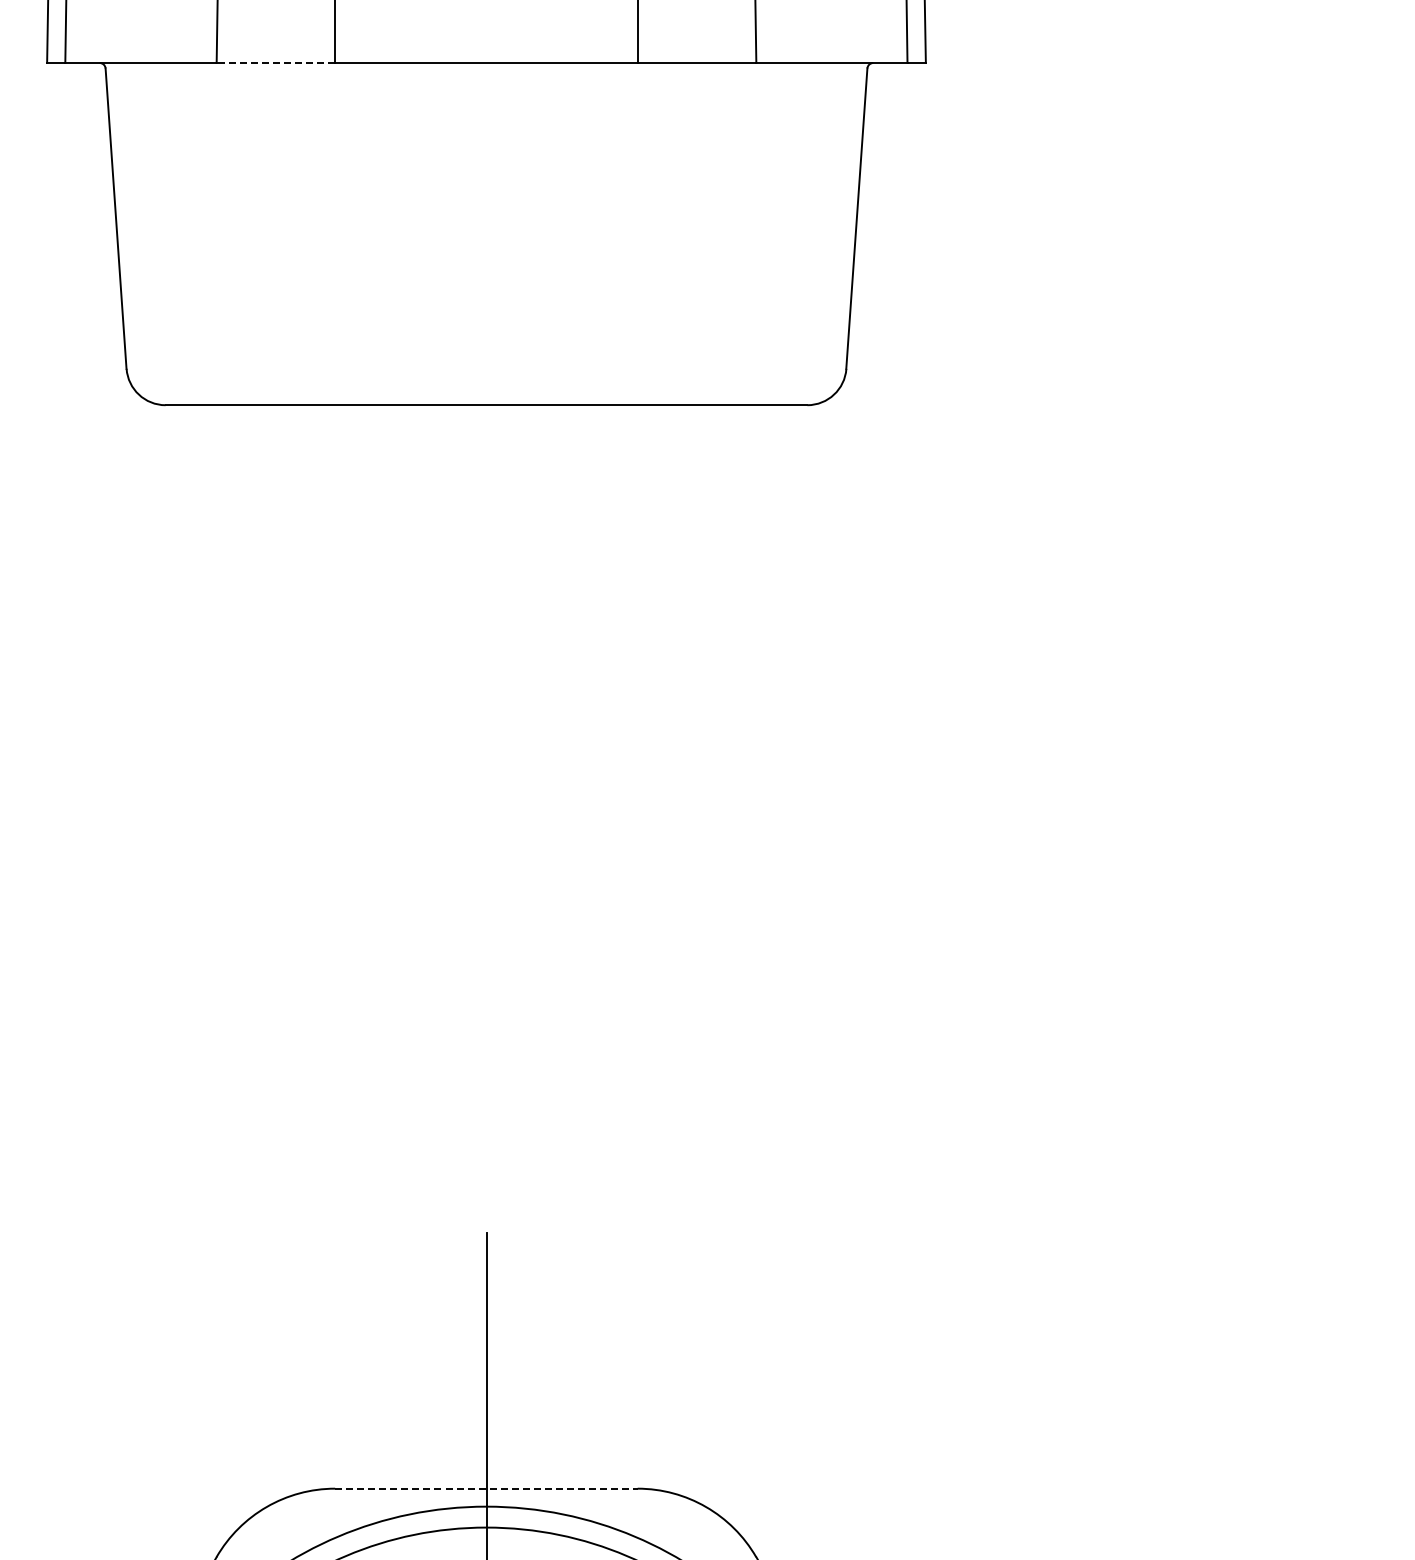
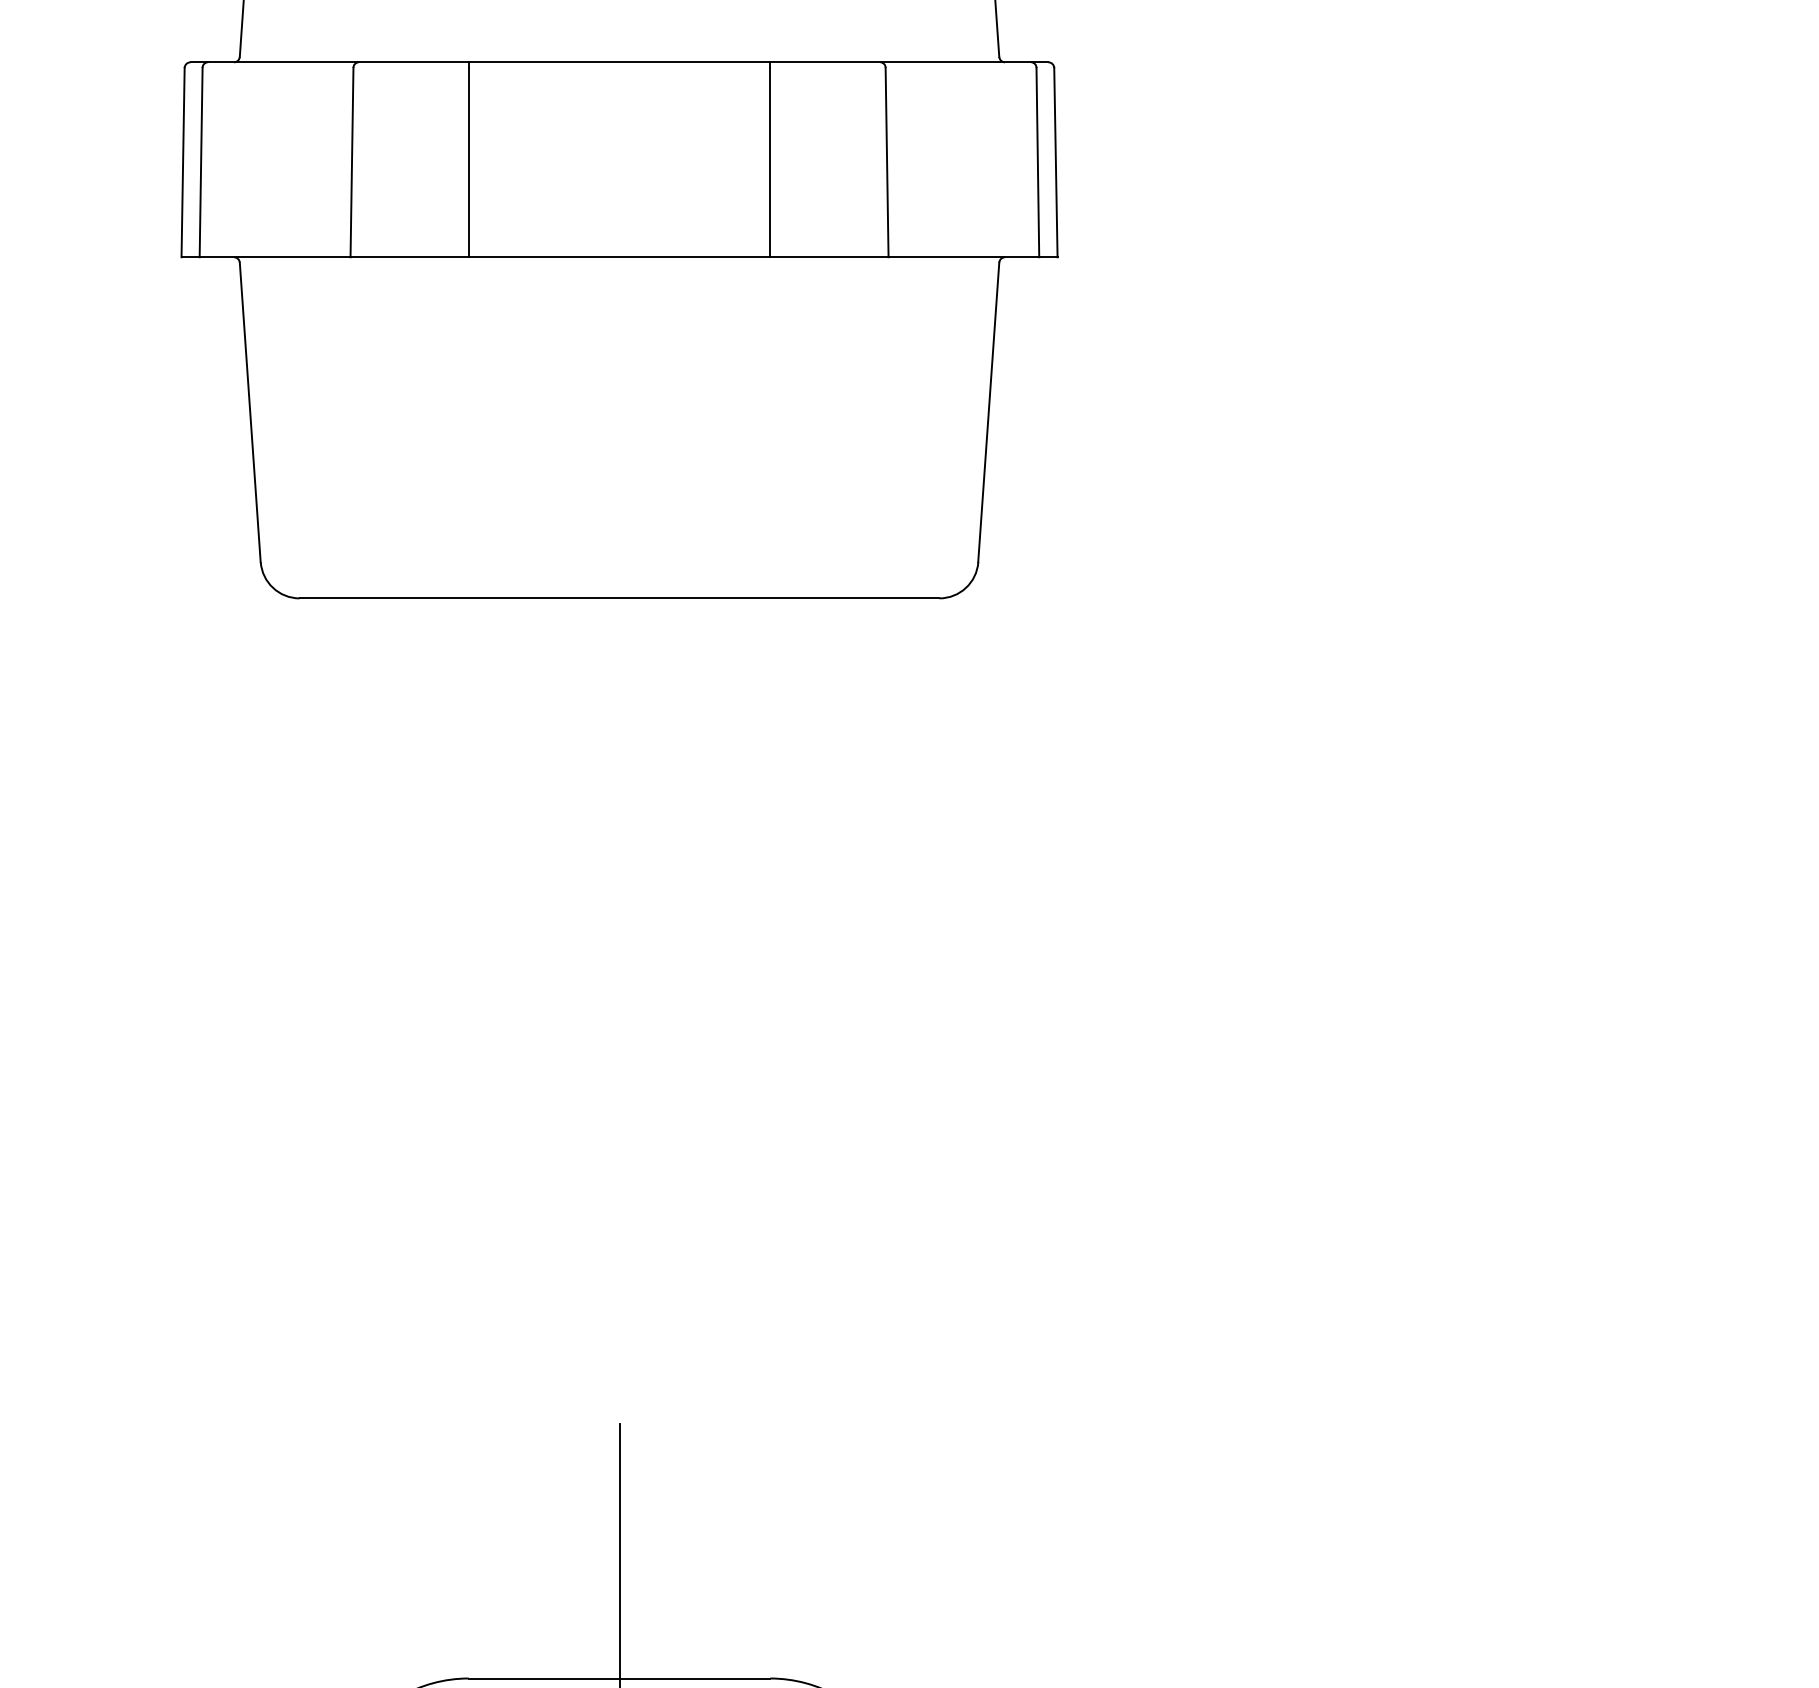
line: (275, 63) -> (409, 257), dashed -> solid
line: (486, 1488) -> (619, 1678), dashed -> solid

